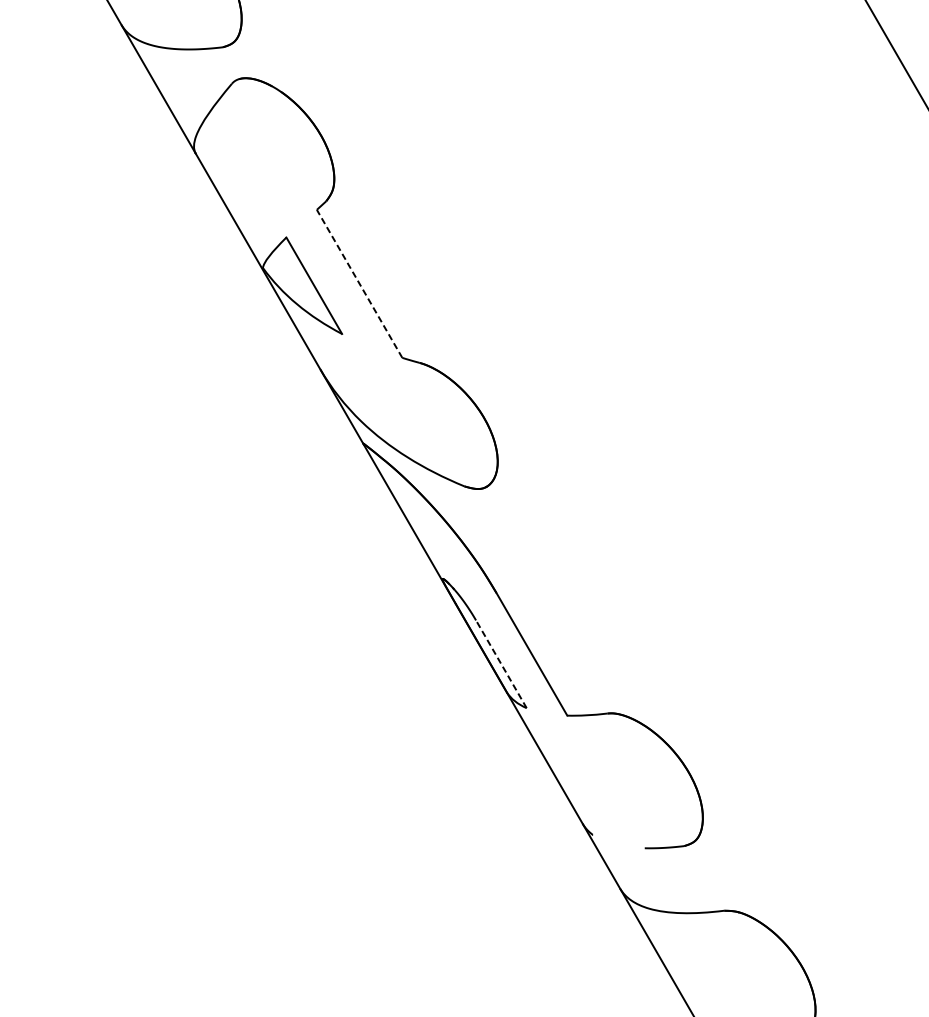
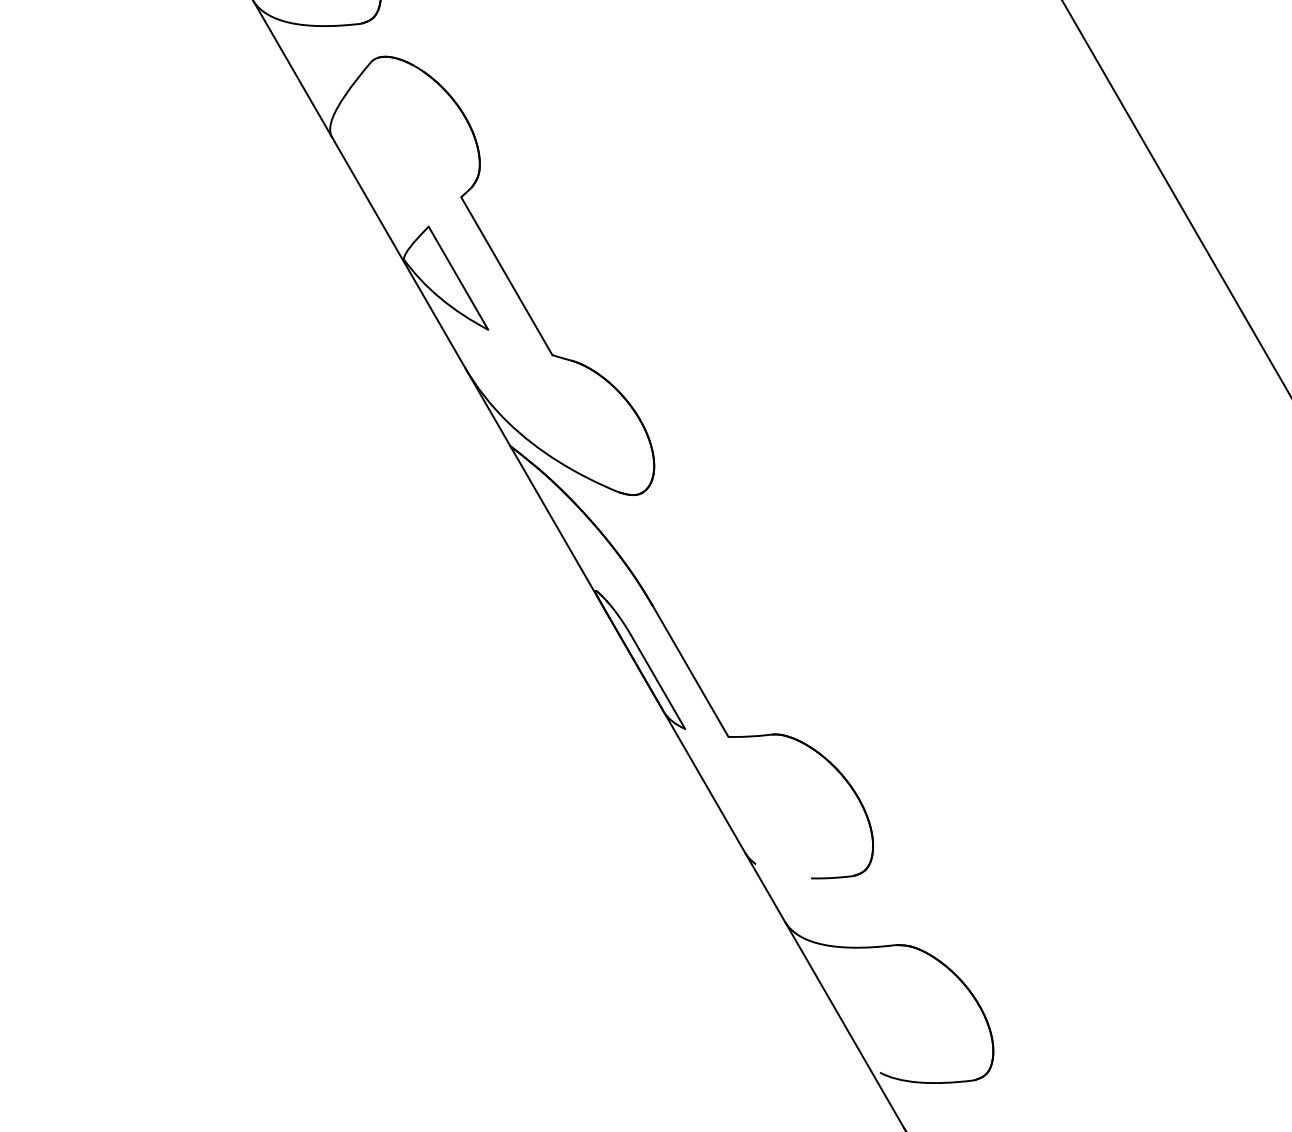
line: (359, 283) -> (506, 275), dashed -> solid
line: (500, 663) -> (657, 681), dashed -> solid

